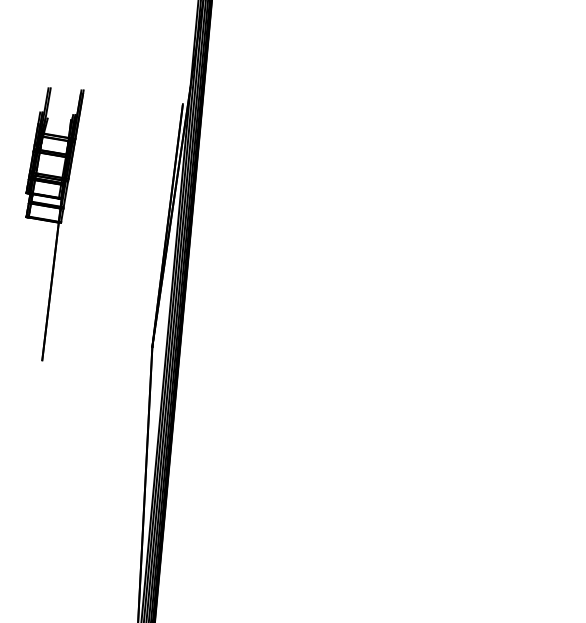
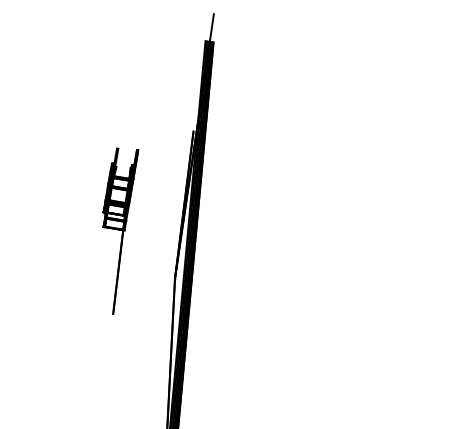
part: (54, 223) -> (120, 230), moved

